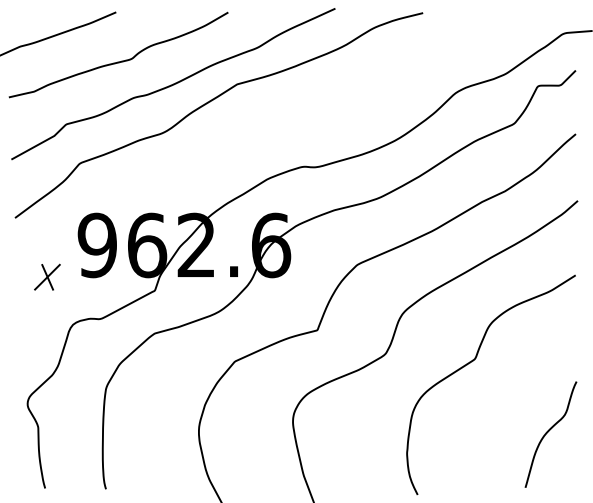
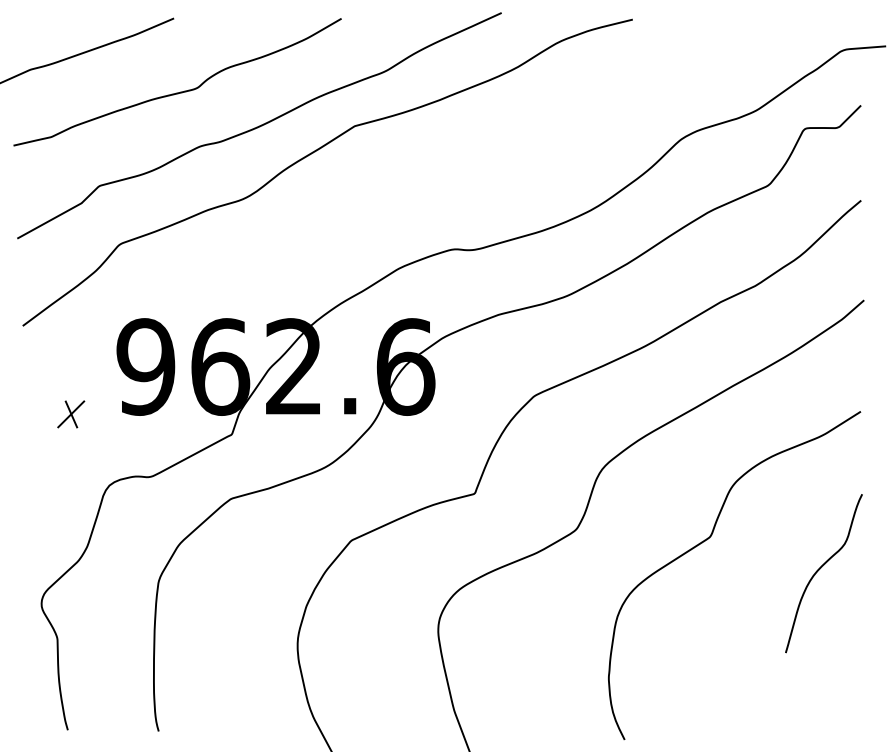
part: (47, 276) -> (71, 413), size x0.7
curve: (548, 432) -> (820, 570), moved

